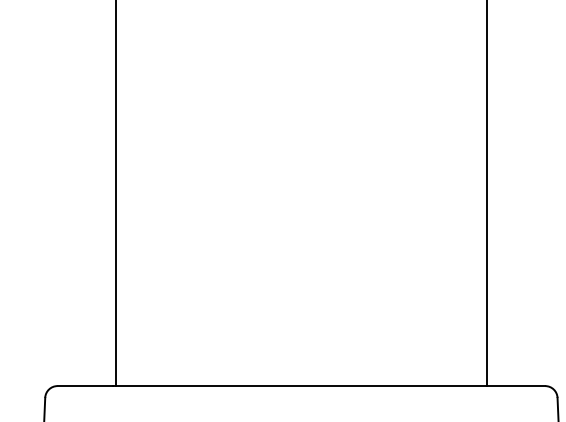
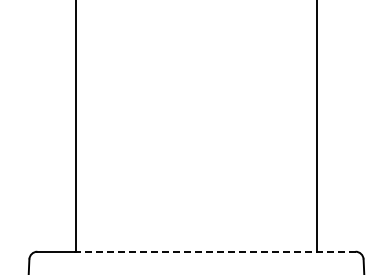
line: (328, 385) -> (214, 251), solid -> dashed

